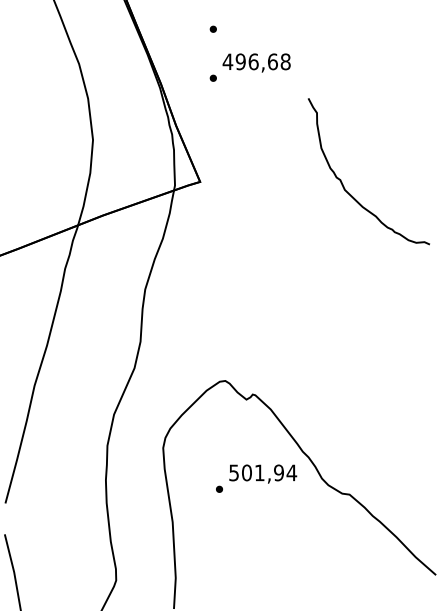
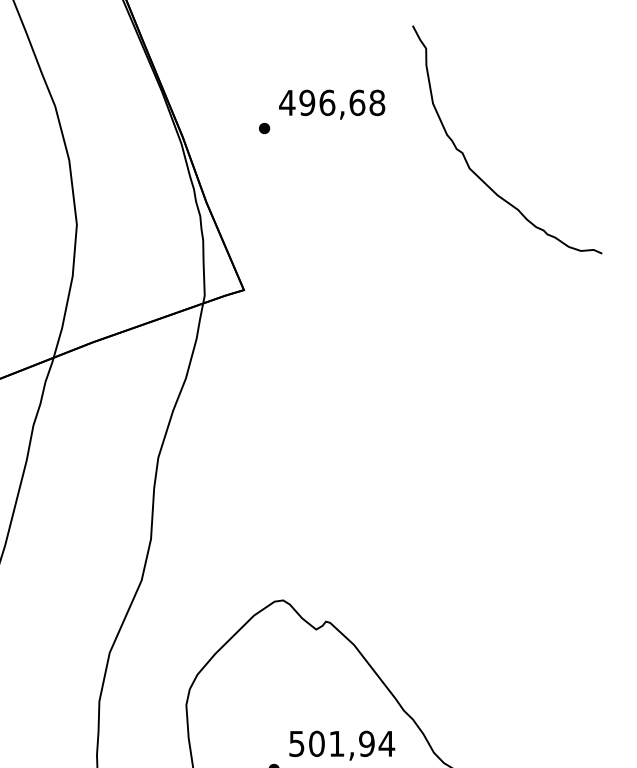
part: (212, 28) -> (263, 50), removed
curve: (341, 179) -> (464, 152), moved

